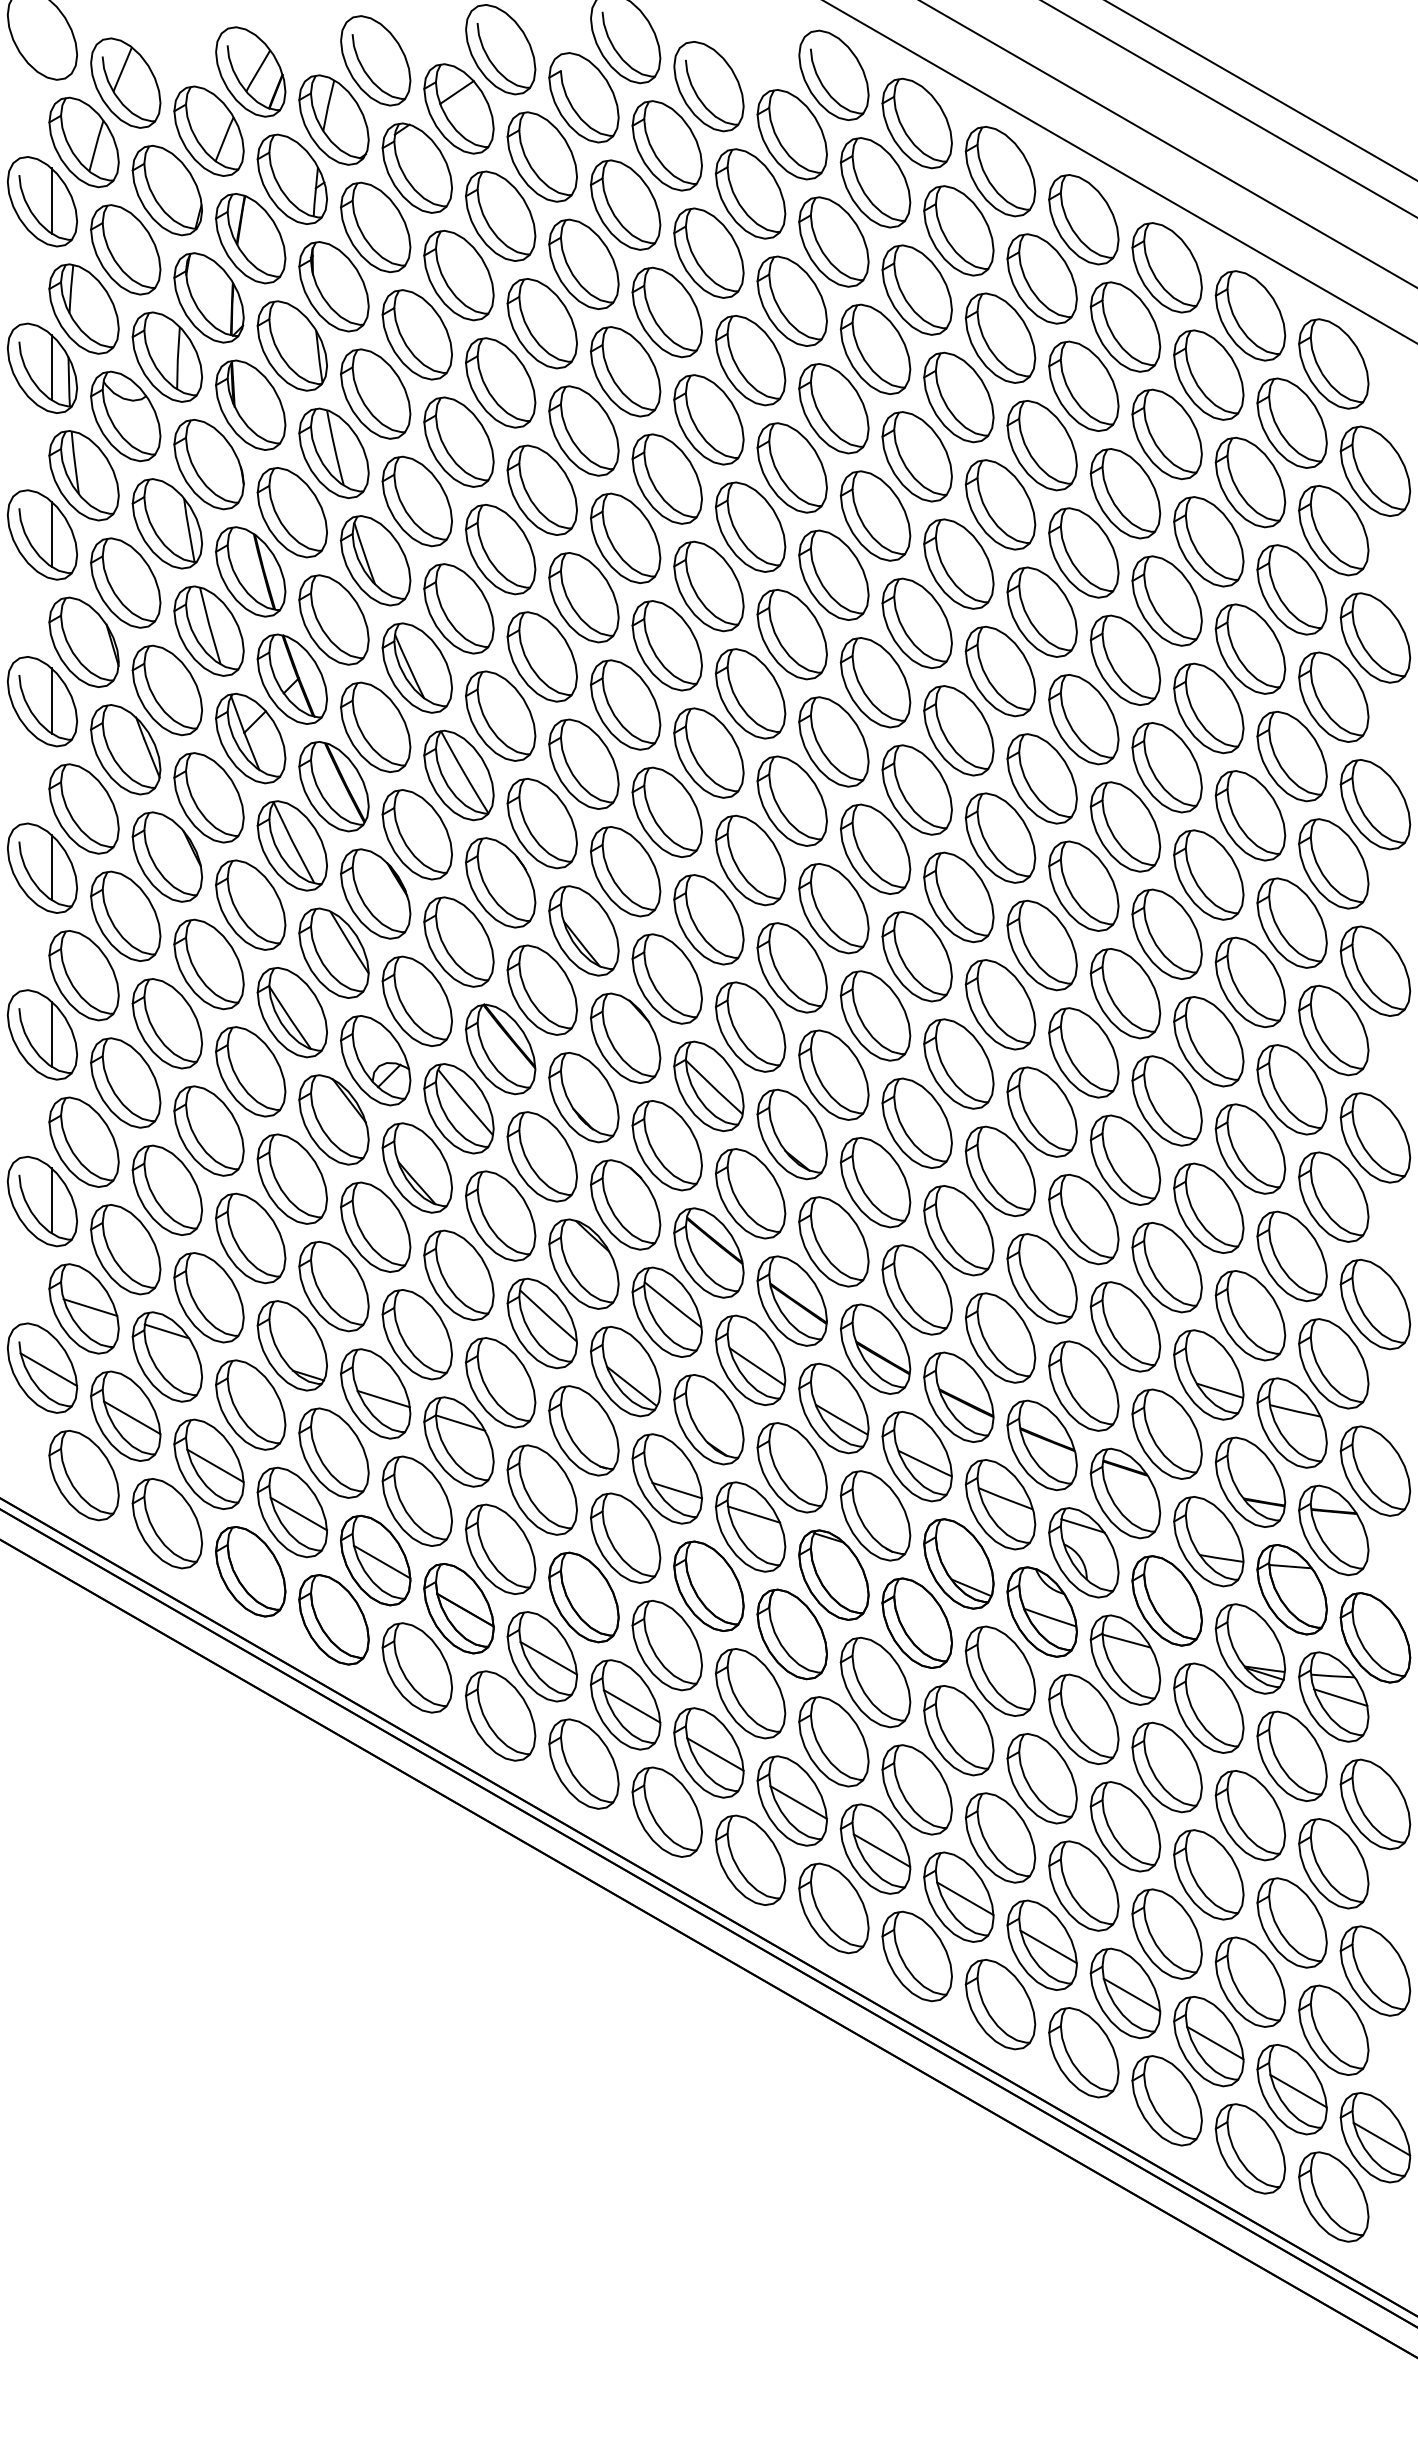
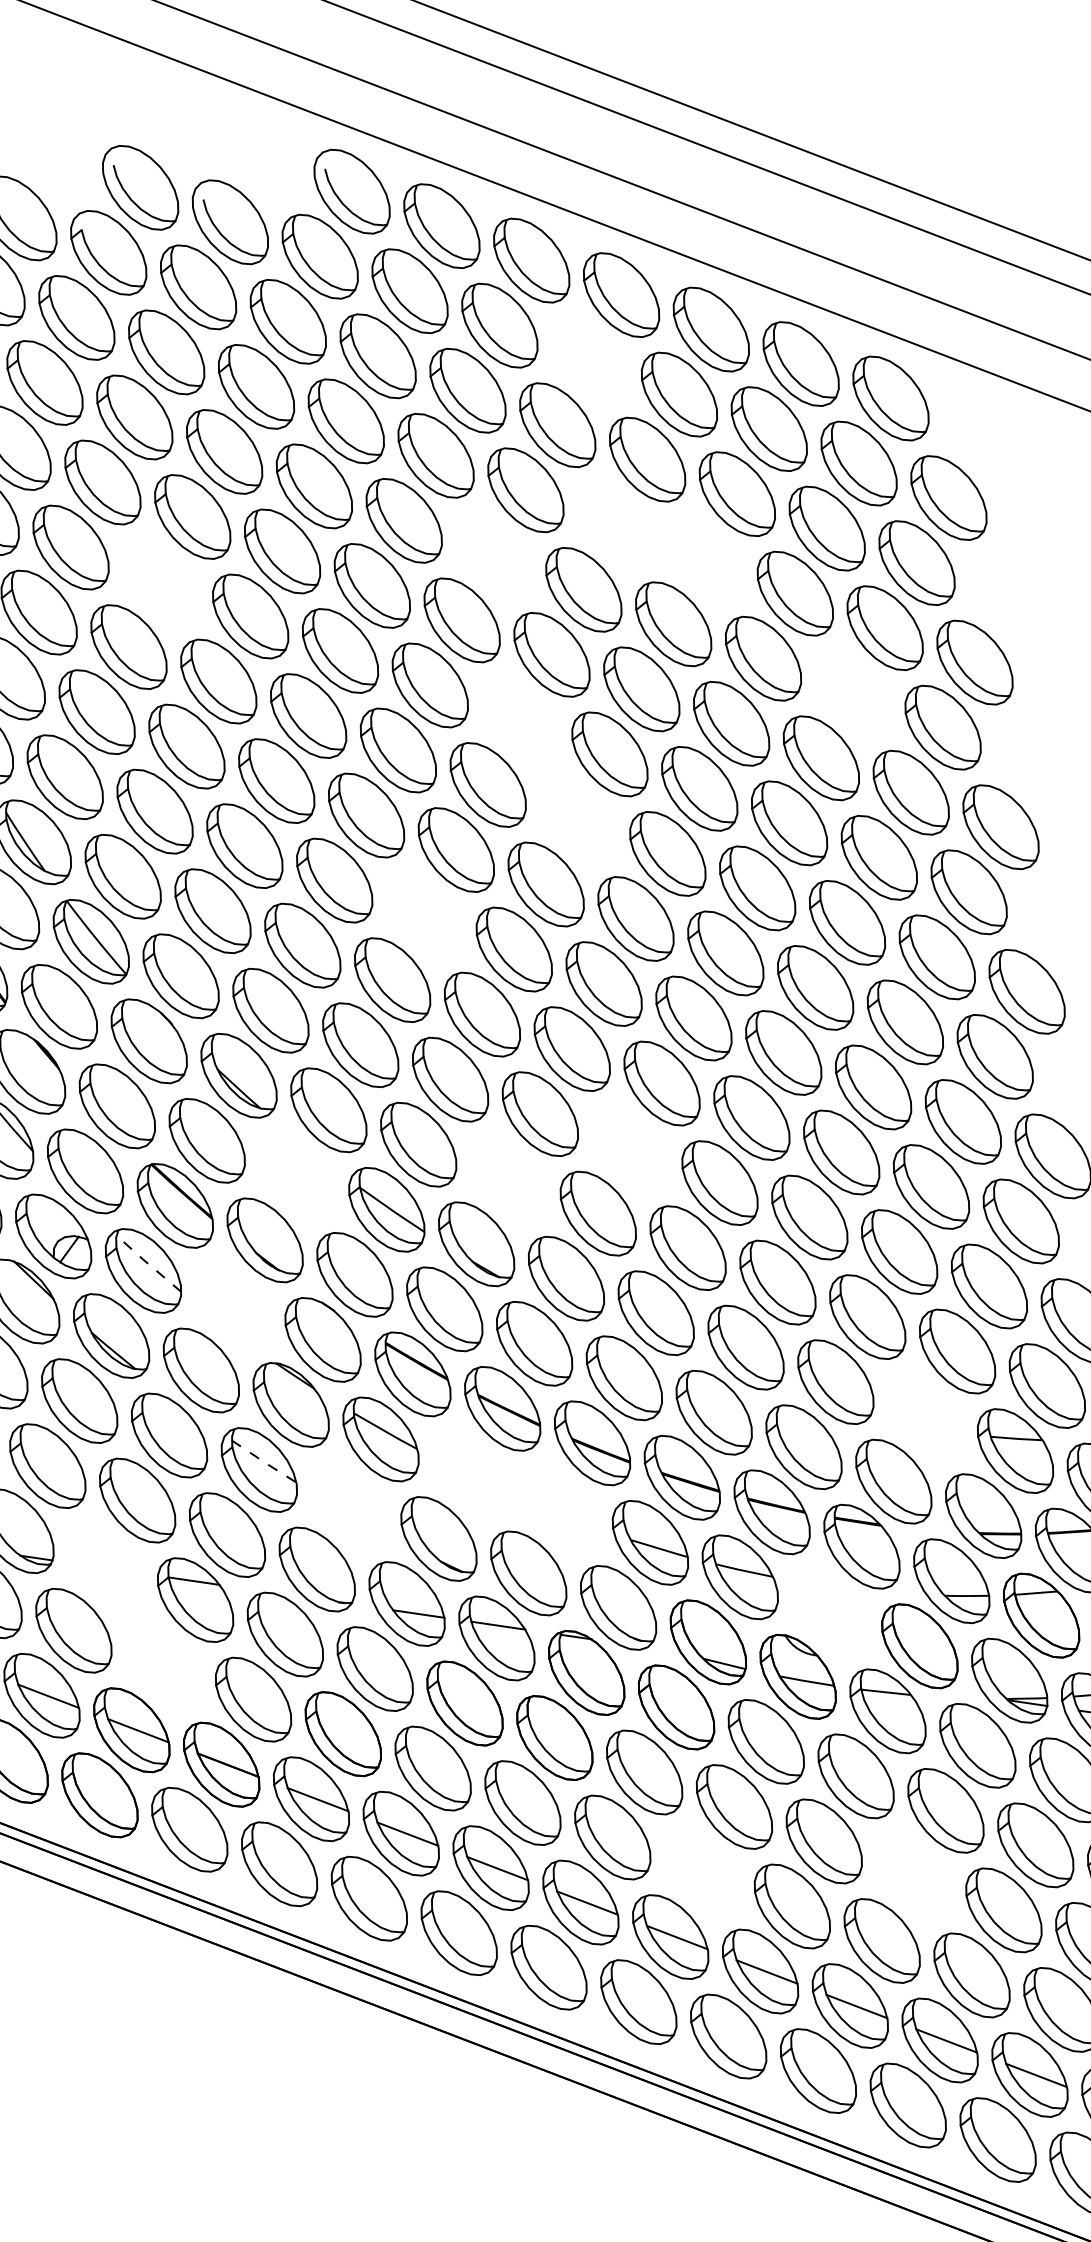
part: (1041, 278) -> (588, 359), removed
part: (583, 430) -> (160, 581), removed
part: (1041, 445) -> (614, 524), removed
part: (916, 456) -> (493, 555), removed
part: (1125, 493) -> (705, 559), removed
part: (916, 623) -> (519, 720), removed
part: (1250, 648) -> (853, 692), removed
part: (958, 730) -> (577, 819), removed
part: (791, 800) -> (423, 914), removed
part: (625, 1037) -> (296, 1174), removed
part: (958, 1063) -> (629, 1148), removed
part: (833, 1074) -> (507, 1178), removed
line: (464, 1102) -> (147, 1263), solid -> dashed
part: (541, 1156) -> (232, 1305), removed
line: (549, 1317) -> (265, 1462), solid -> dashed
part: (750, 1360) -> (470, 1474), removed
part: (625, 1371) -> (348, 1504), removed
part: (1208, 1374) -> (925, 1416), removed
part: (375, 1393) -> (105, 1565), removed
part: (833, 1408) -> (560, 1508), removed
part: (416, 1500) -> (162, 1664), removed
part: (1083, 1552) -> (829, 1611), removed
part: (916, 1789) -> (701, 1871), removed
part: (1125, 1826) -> (913, 1875), removed

